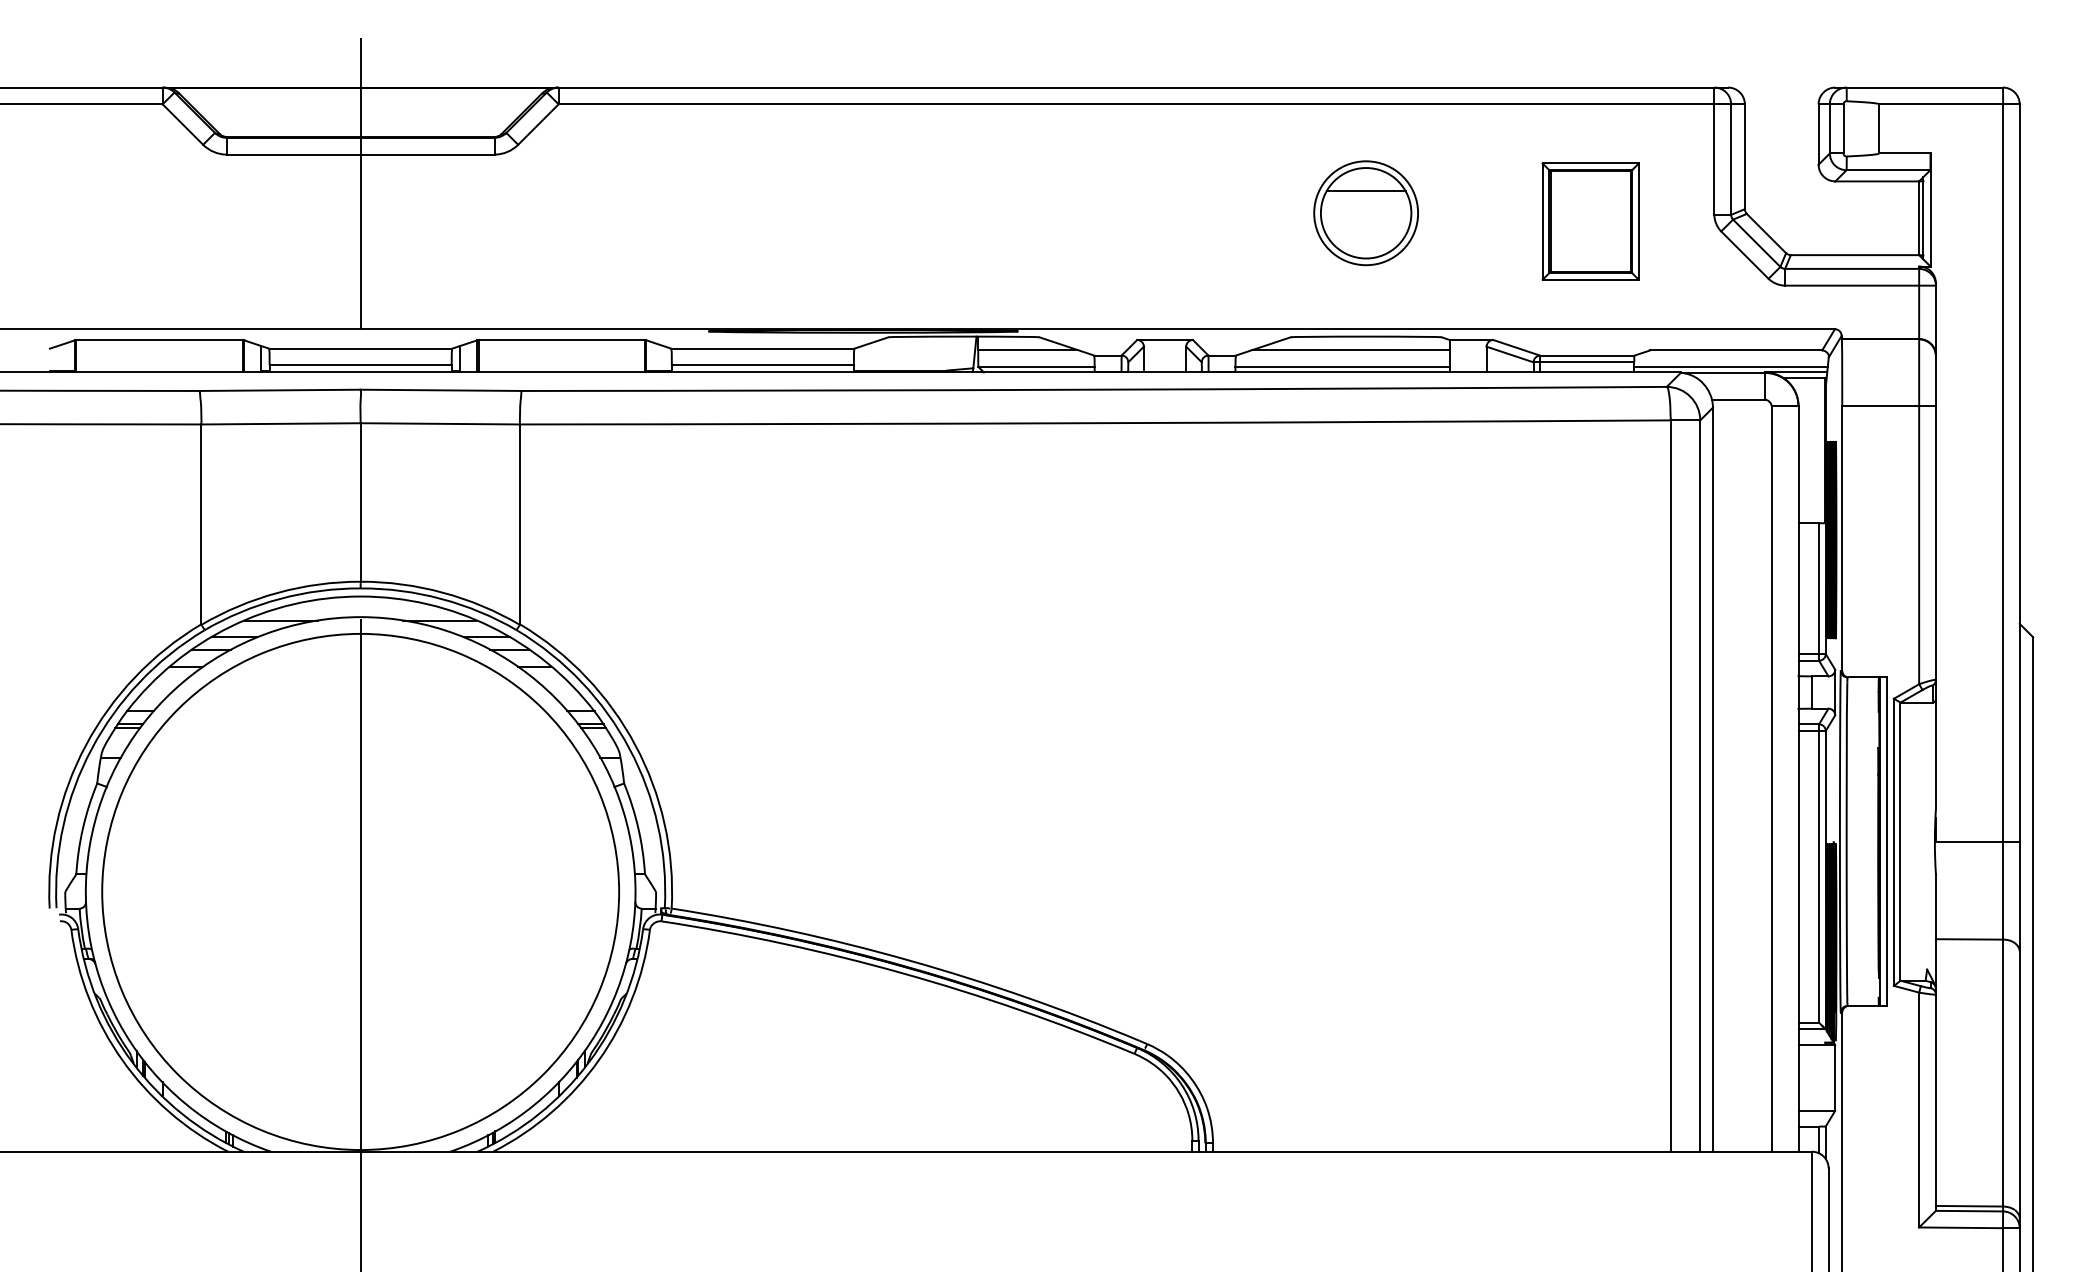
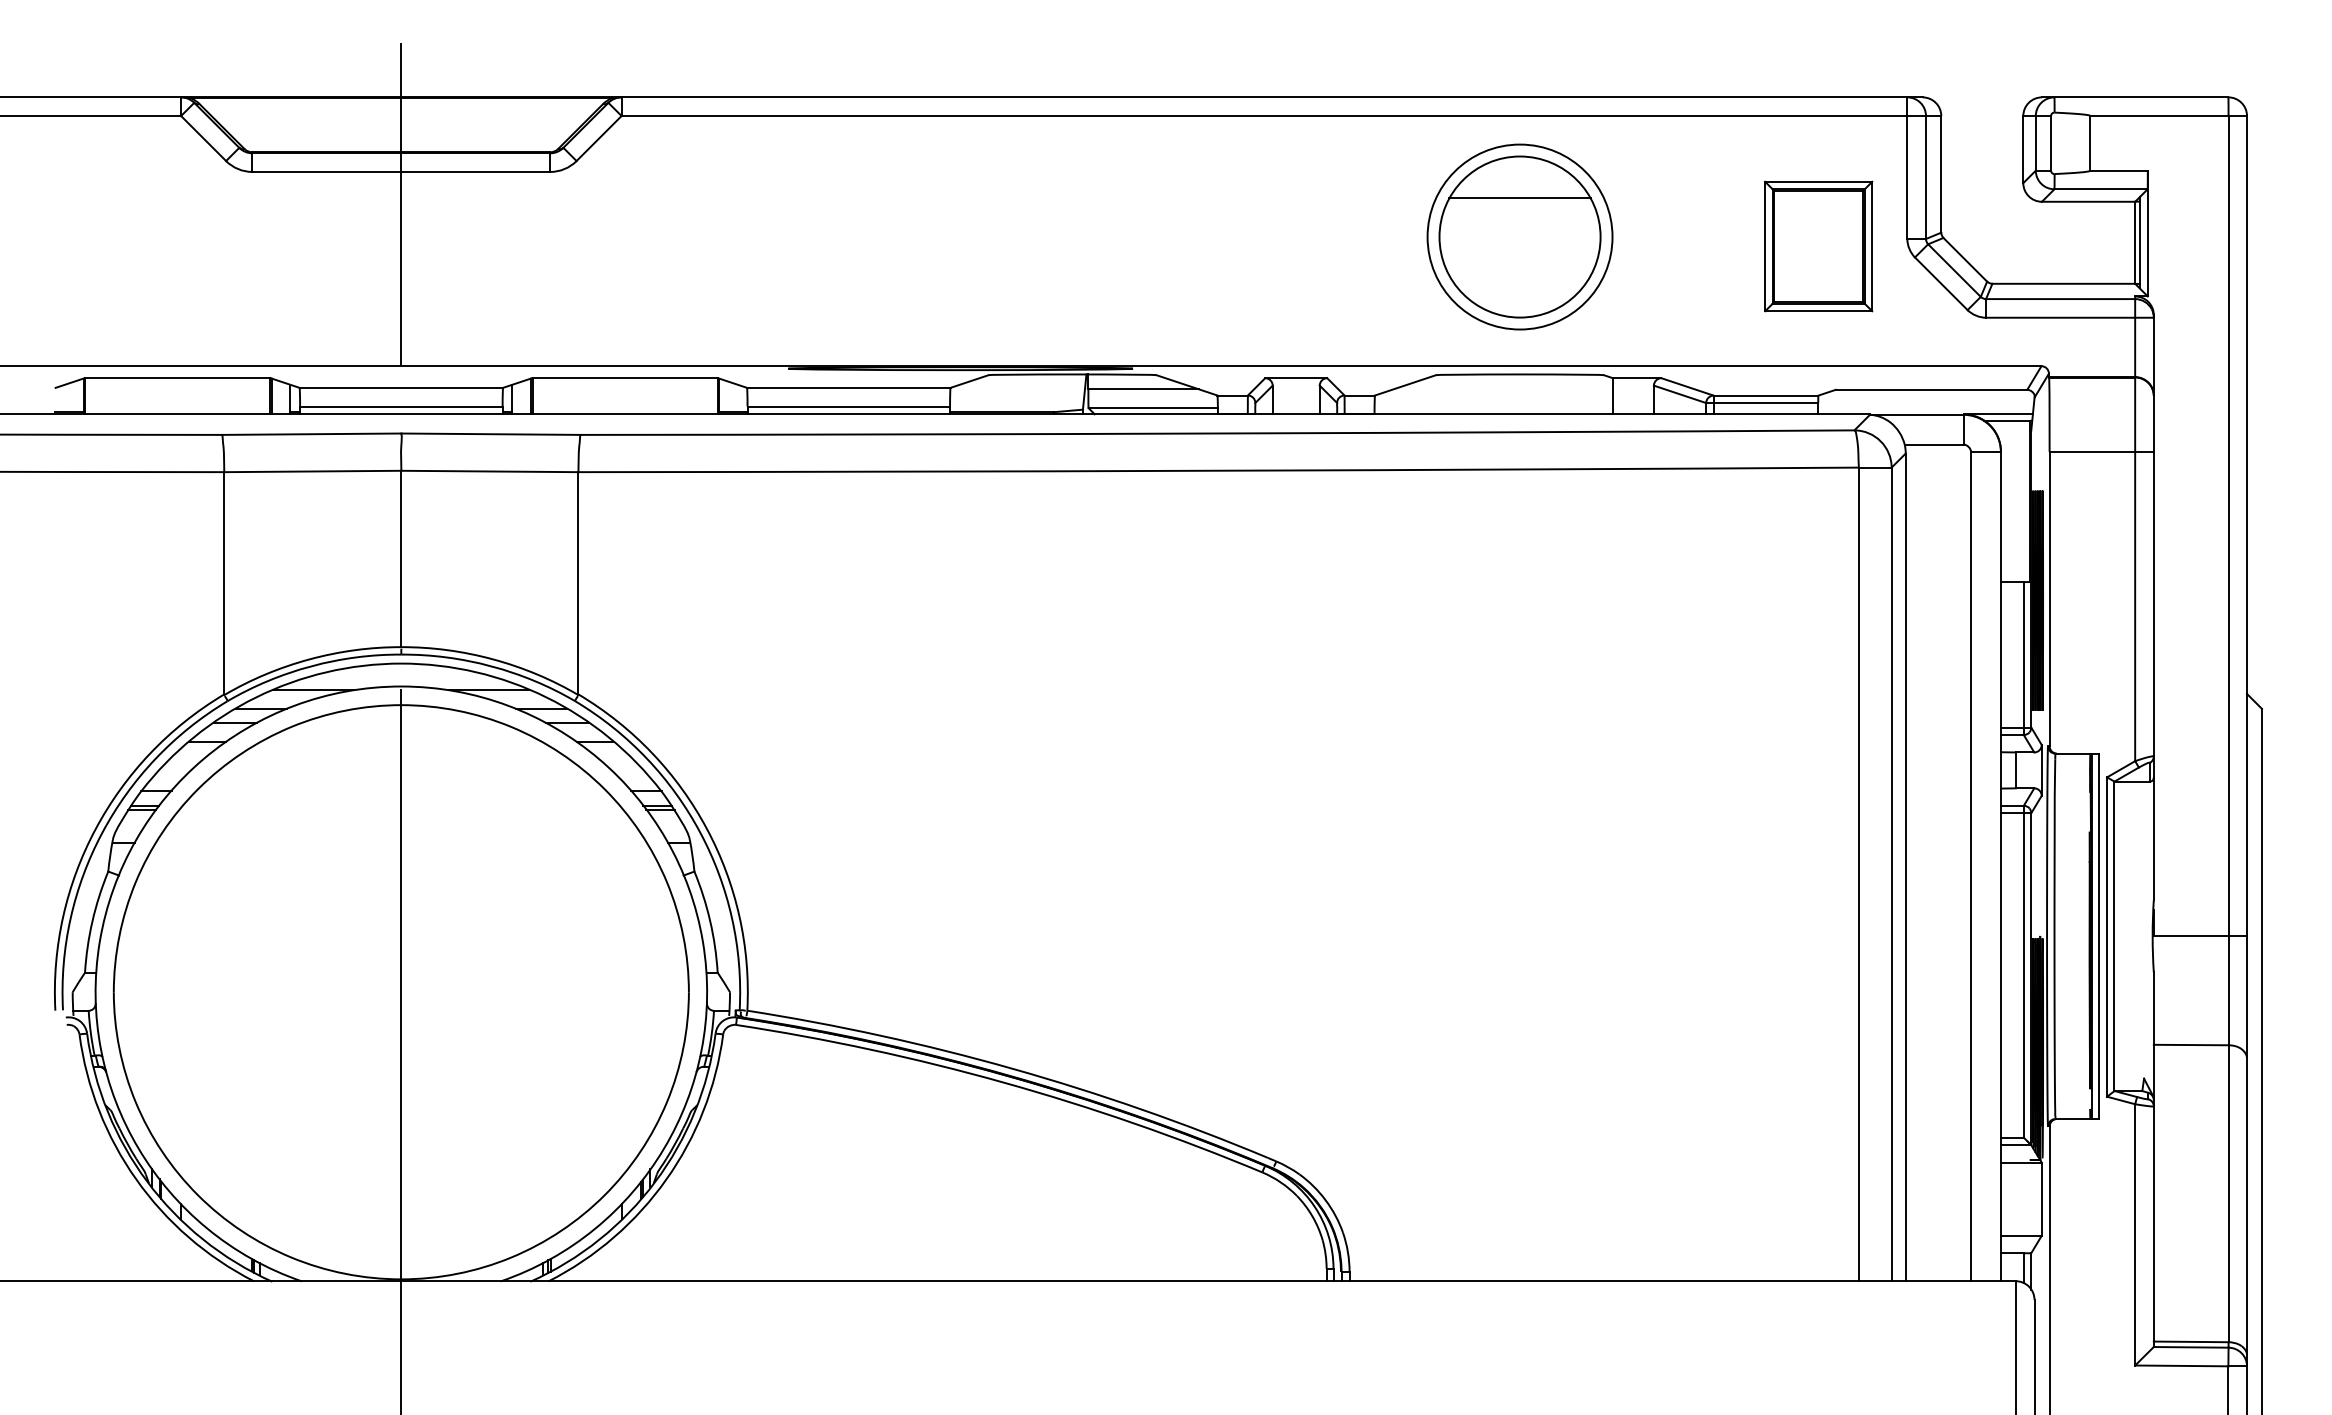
part: (1365, 213) -> (1519, 237), size x1.6
part: (1590, 221) -> (1818, 246), moved
line: (1350, 350) -> (1502, 389), removed
line: (1342, 366) -> (1493, 407), removed
line: (1730, 366) -> (1925, 407), removed

